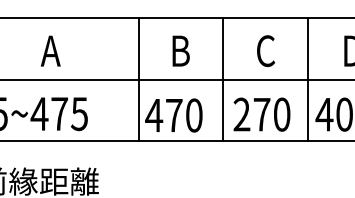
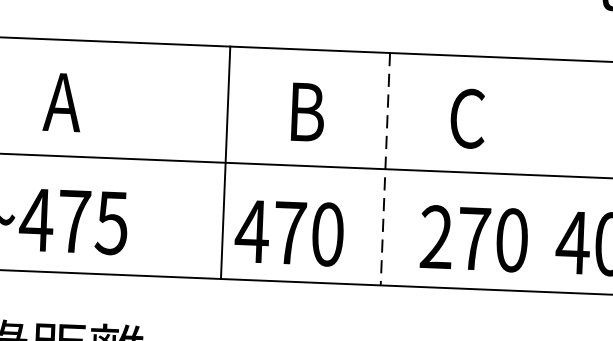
line: (223, 79) -> (385, 168), solid -> dashed
line: (308, 79) -> (545, 175), removed
text: (261, 114) -> (473, 238), moved

